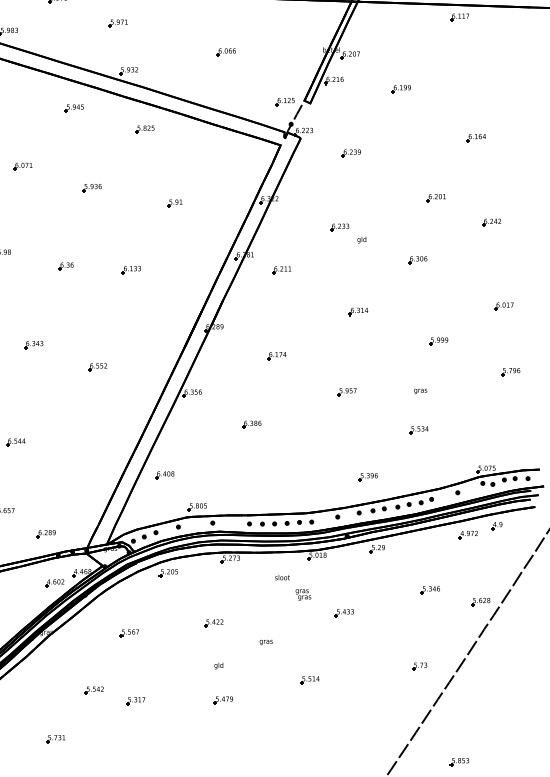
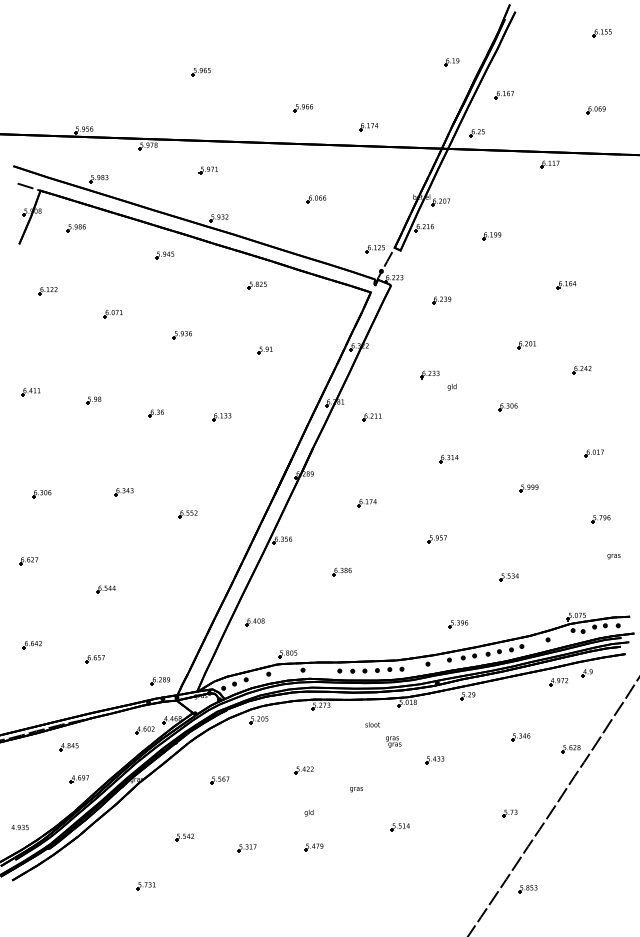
part: (144, 129) -> (256, 285), moved
text: (420, 391) -> (613, 556), moved
part: (46, 534) -> (160, 681), moved
part: (135, 701) -> (246, 848), moved
part: (459, 762) -> (527, 889), moved

